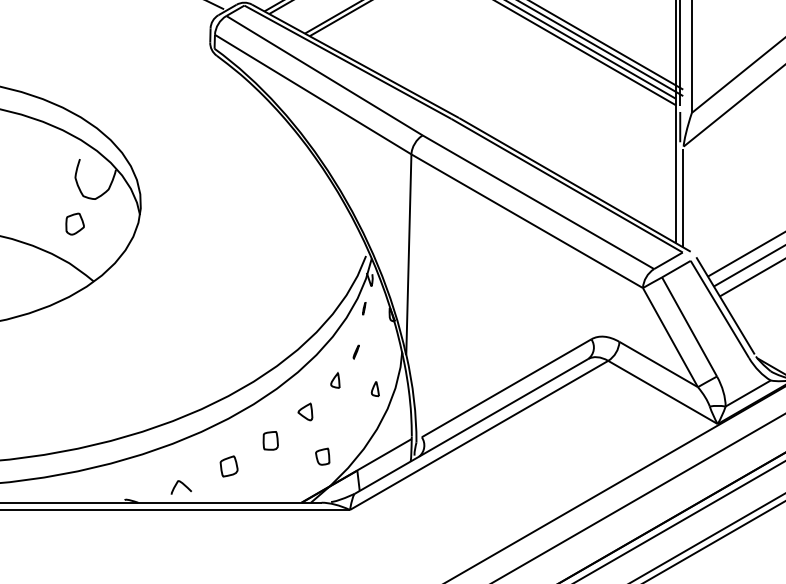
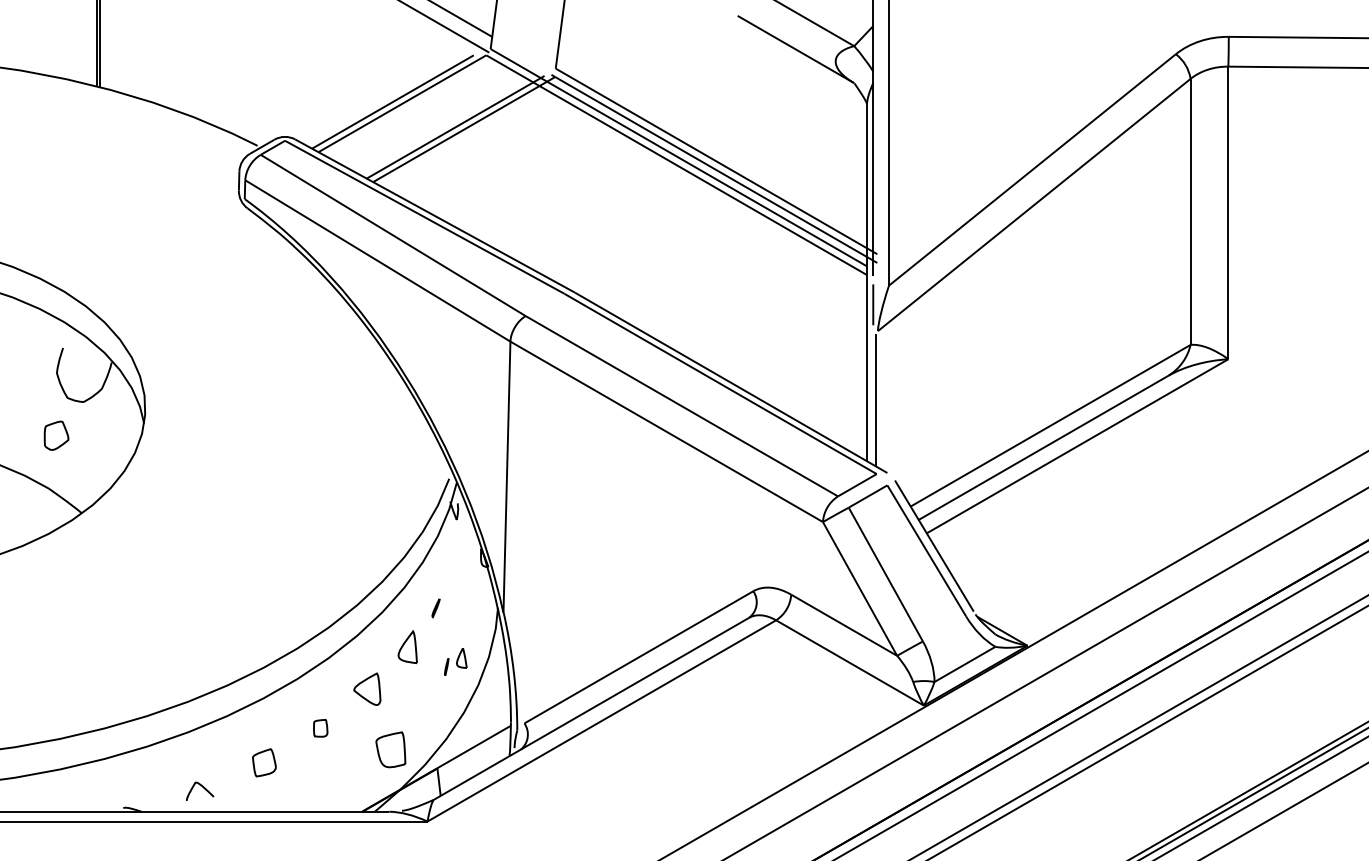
part: (364, 308) -> (446, 666), moved
part: (335, 380) -> (407, 646), size x1.6
part: (305, 412) -> (367, 689), size x1.4
part: (270, 441) -> (320, 728), size x0.7
part: (322, 456) -> (390, 749), size x1.6

